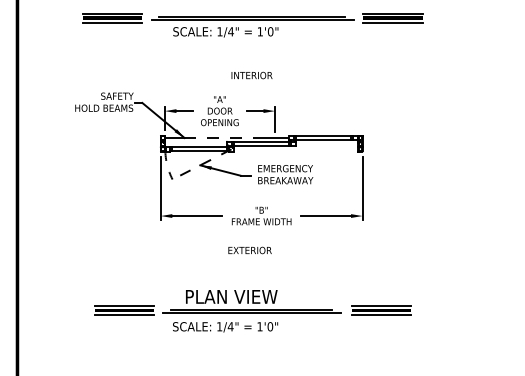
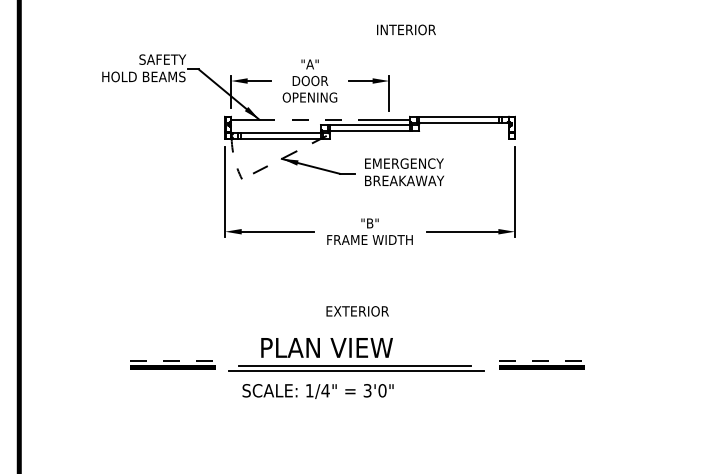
text: (251, 75) -> (405, 29), moved
text: (249, 250) -> (356, 311), moved
line: (124, 305) -> (173, 360), solid -> dashed
line: (381, 305) -> (542, 360), solid -> dashed
line: (124, 314) -> (173, 373), removed
line: (381, 314) -> (542, 373), removed
text: (259, 326) -> (366, 390), 1'0" -> 3'0"

